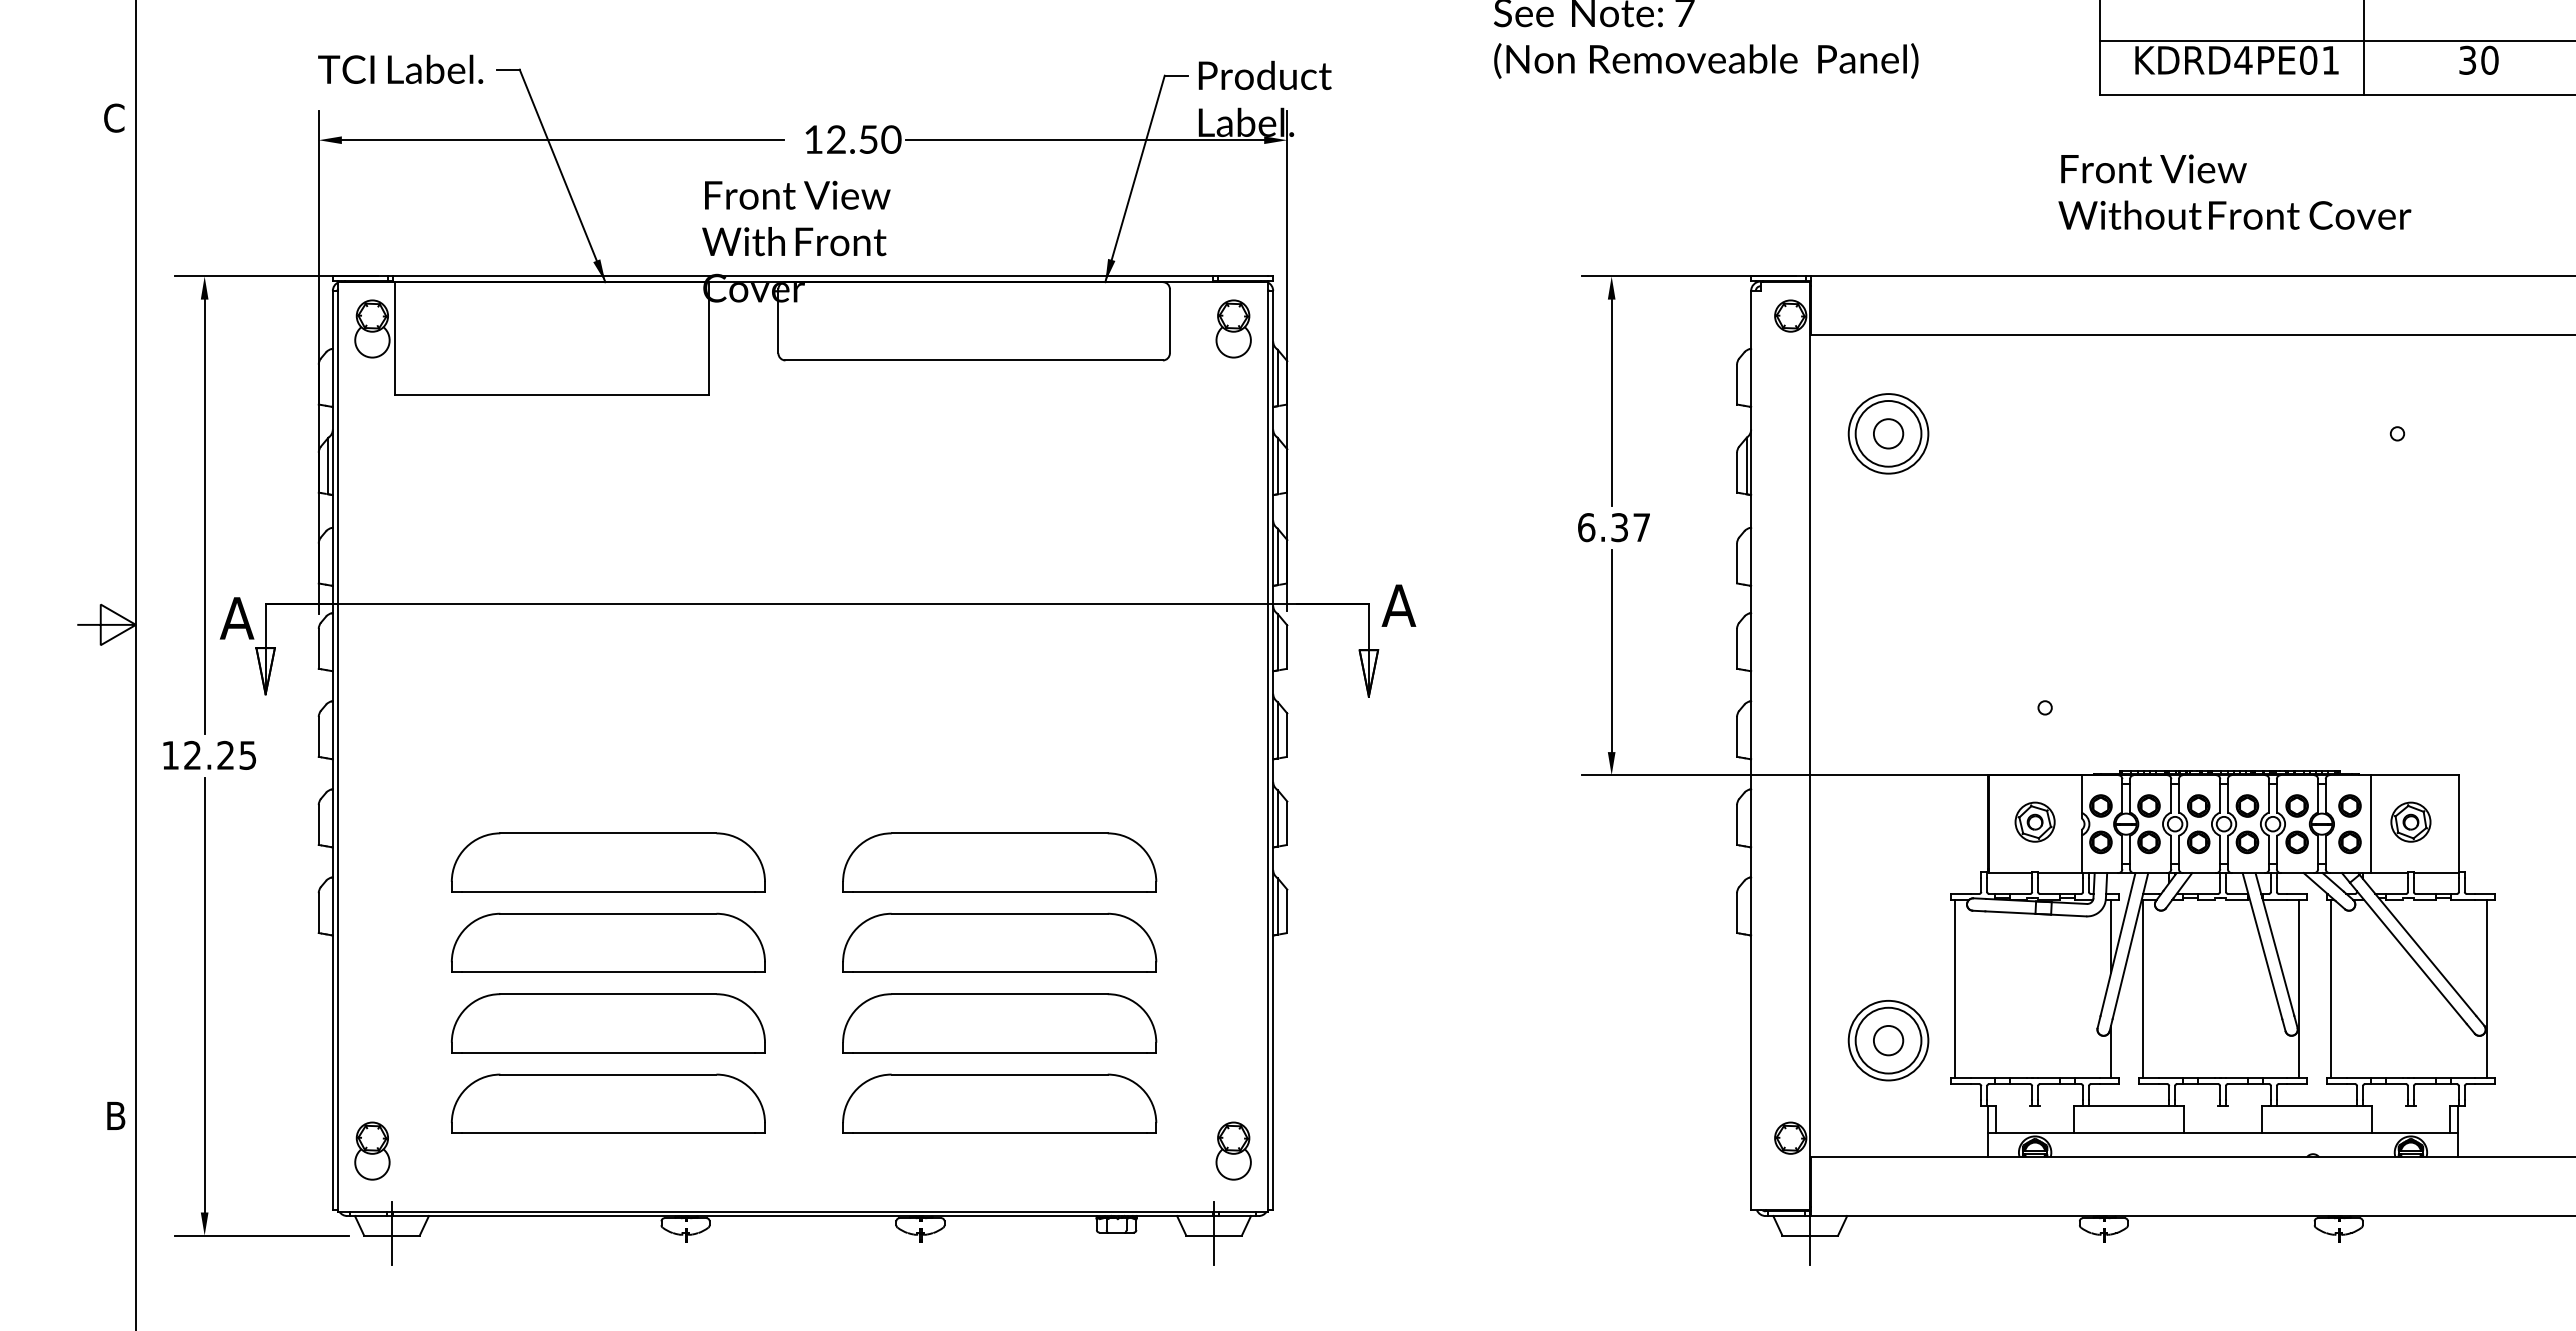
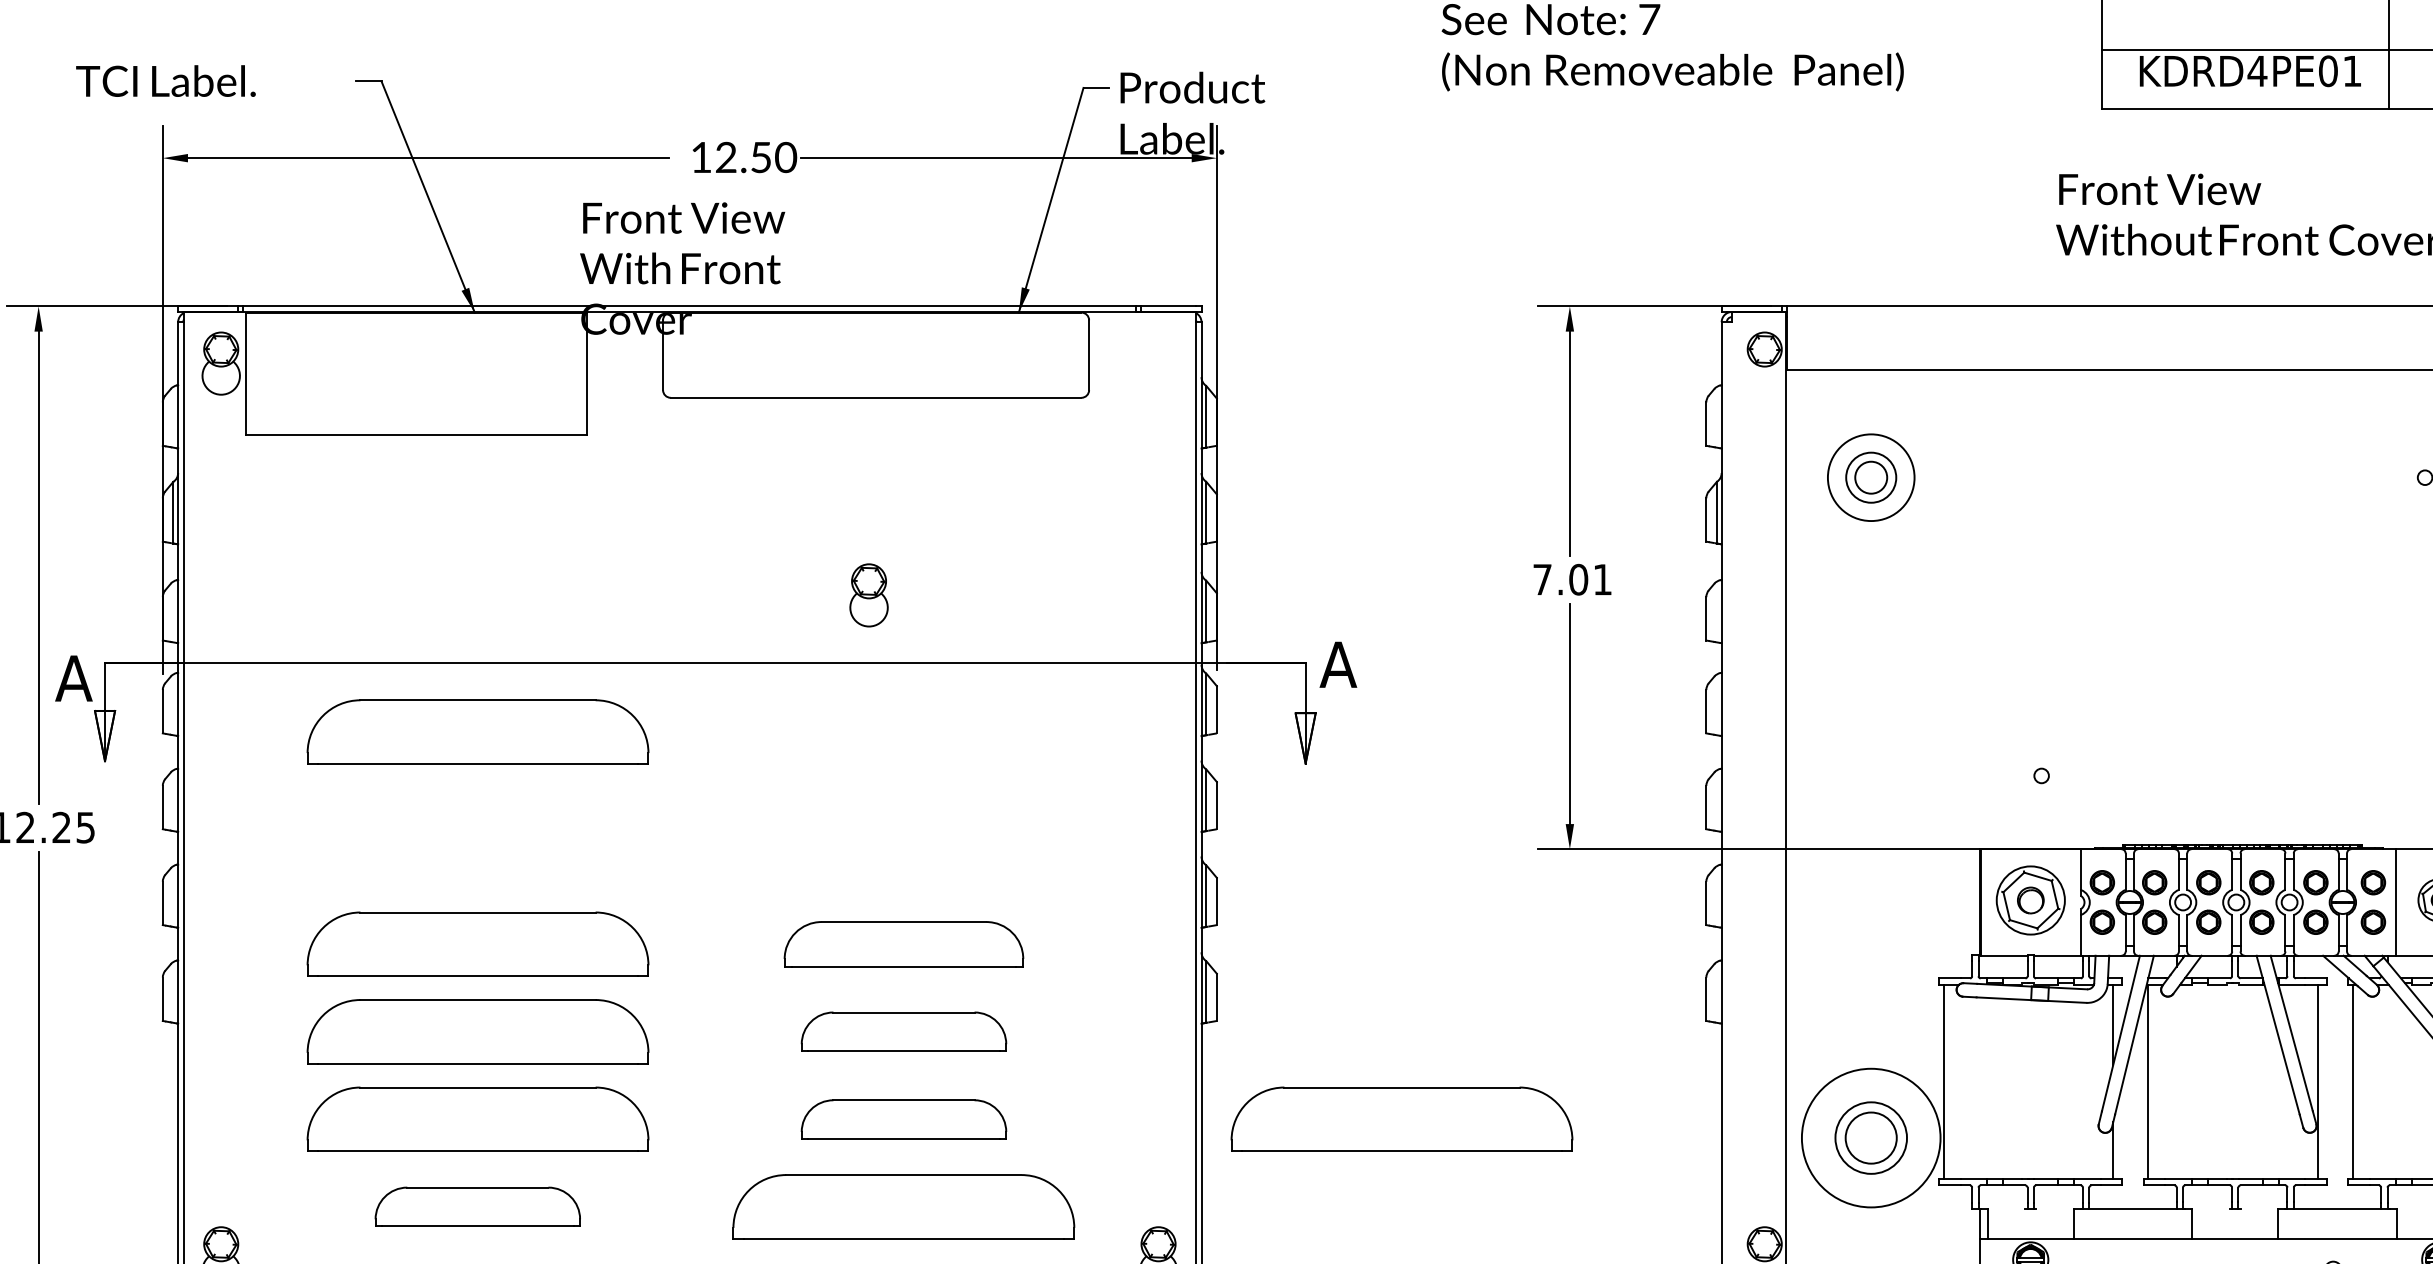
text: (400, 68) -> (165, 80), moved
part: (1233, 328) -> (868, 594), moved
circle: (1888, 433) -> (1871, 477), size x0.7
text: (1613, 527) -> (1571, 579), 6.37 -> 7.01
part: (607, 667) -> (477, 731), added
part: (2034, 821) -> (2030, 899), size x1.6
part: (999, 862) -> (903, 944), size x0.7
part: (999, 942) -> (903, 1031), size x0.6
part: (999, 1023) -> (903, 1119), size x0.6
part: (1456, 1023) -> (1401, 1119), added
circle: (1888, 1040) -> (1871, 1137), size x1.6
circle: (1888, 1040) -> (1871, 1137), size x1.6
part: (607, 1103) -> (477, 1206), size x0.6

